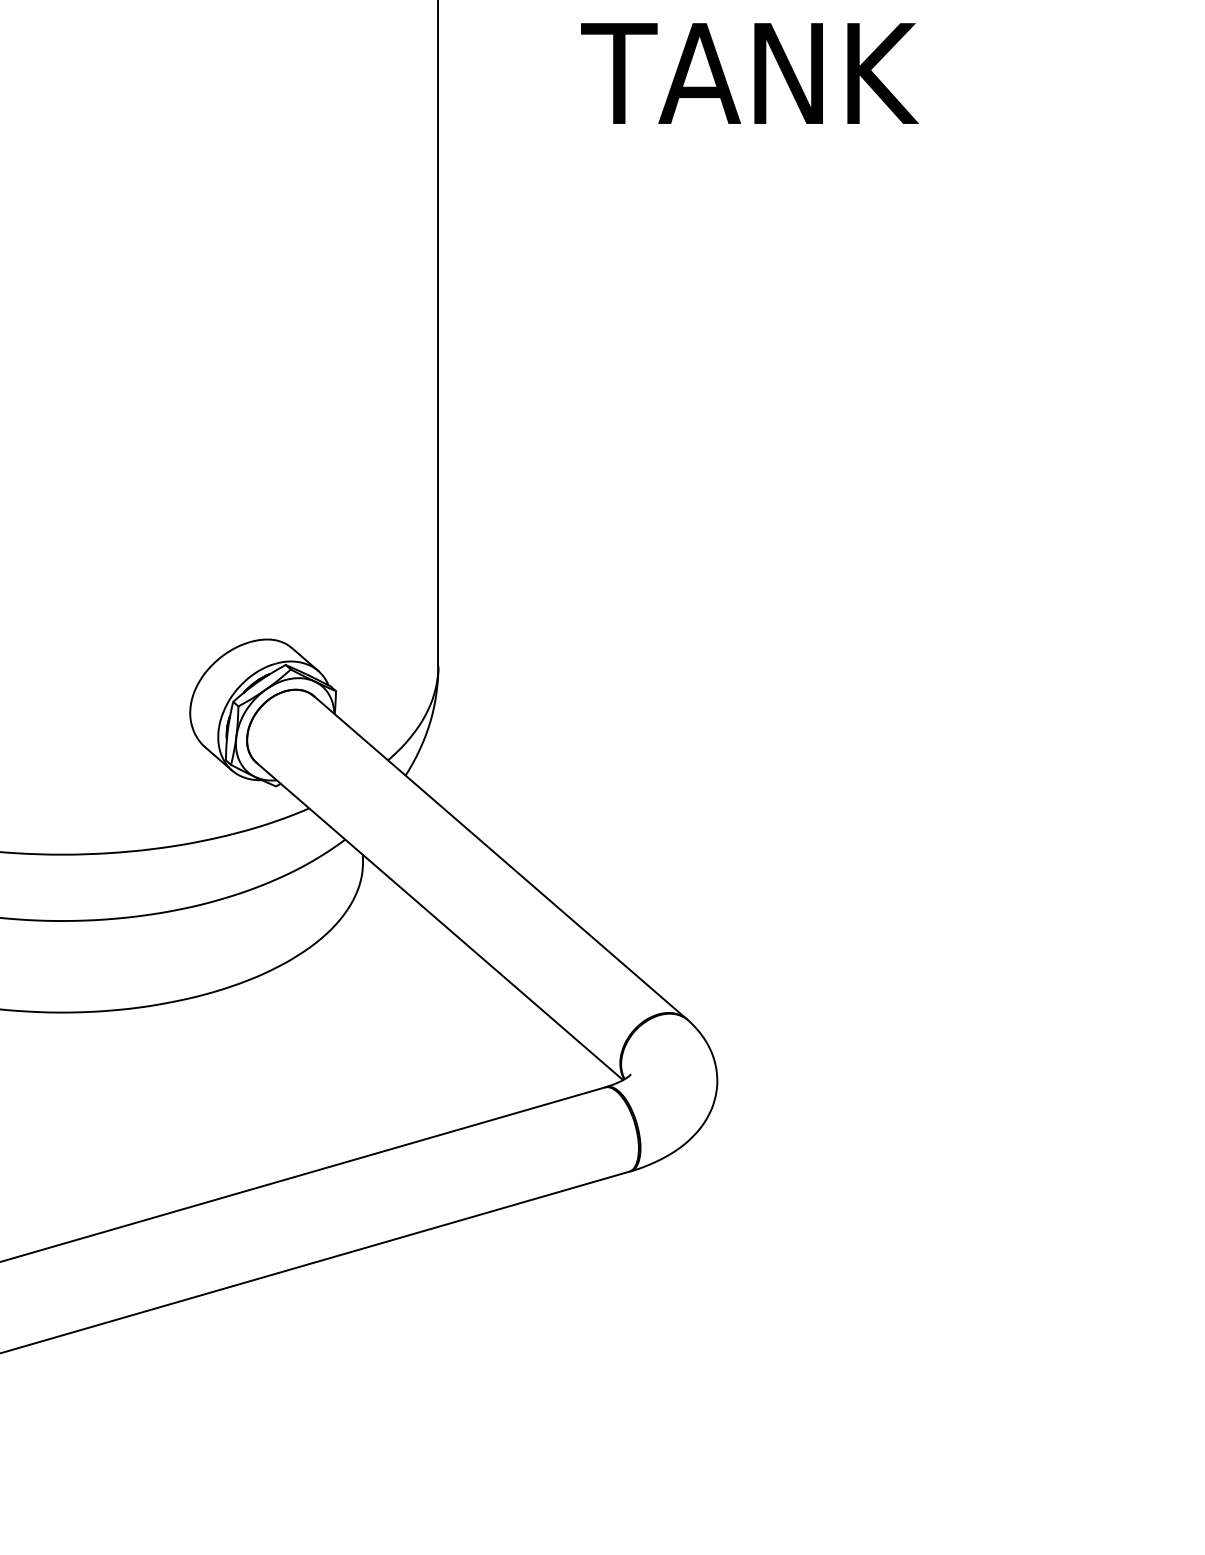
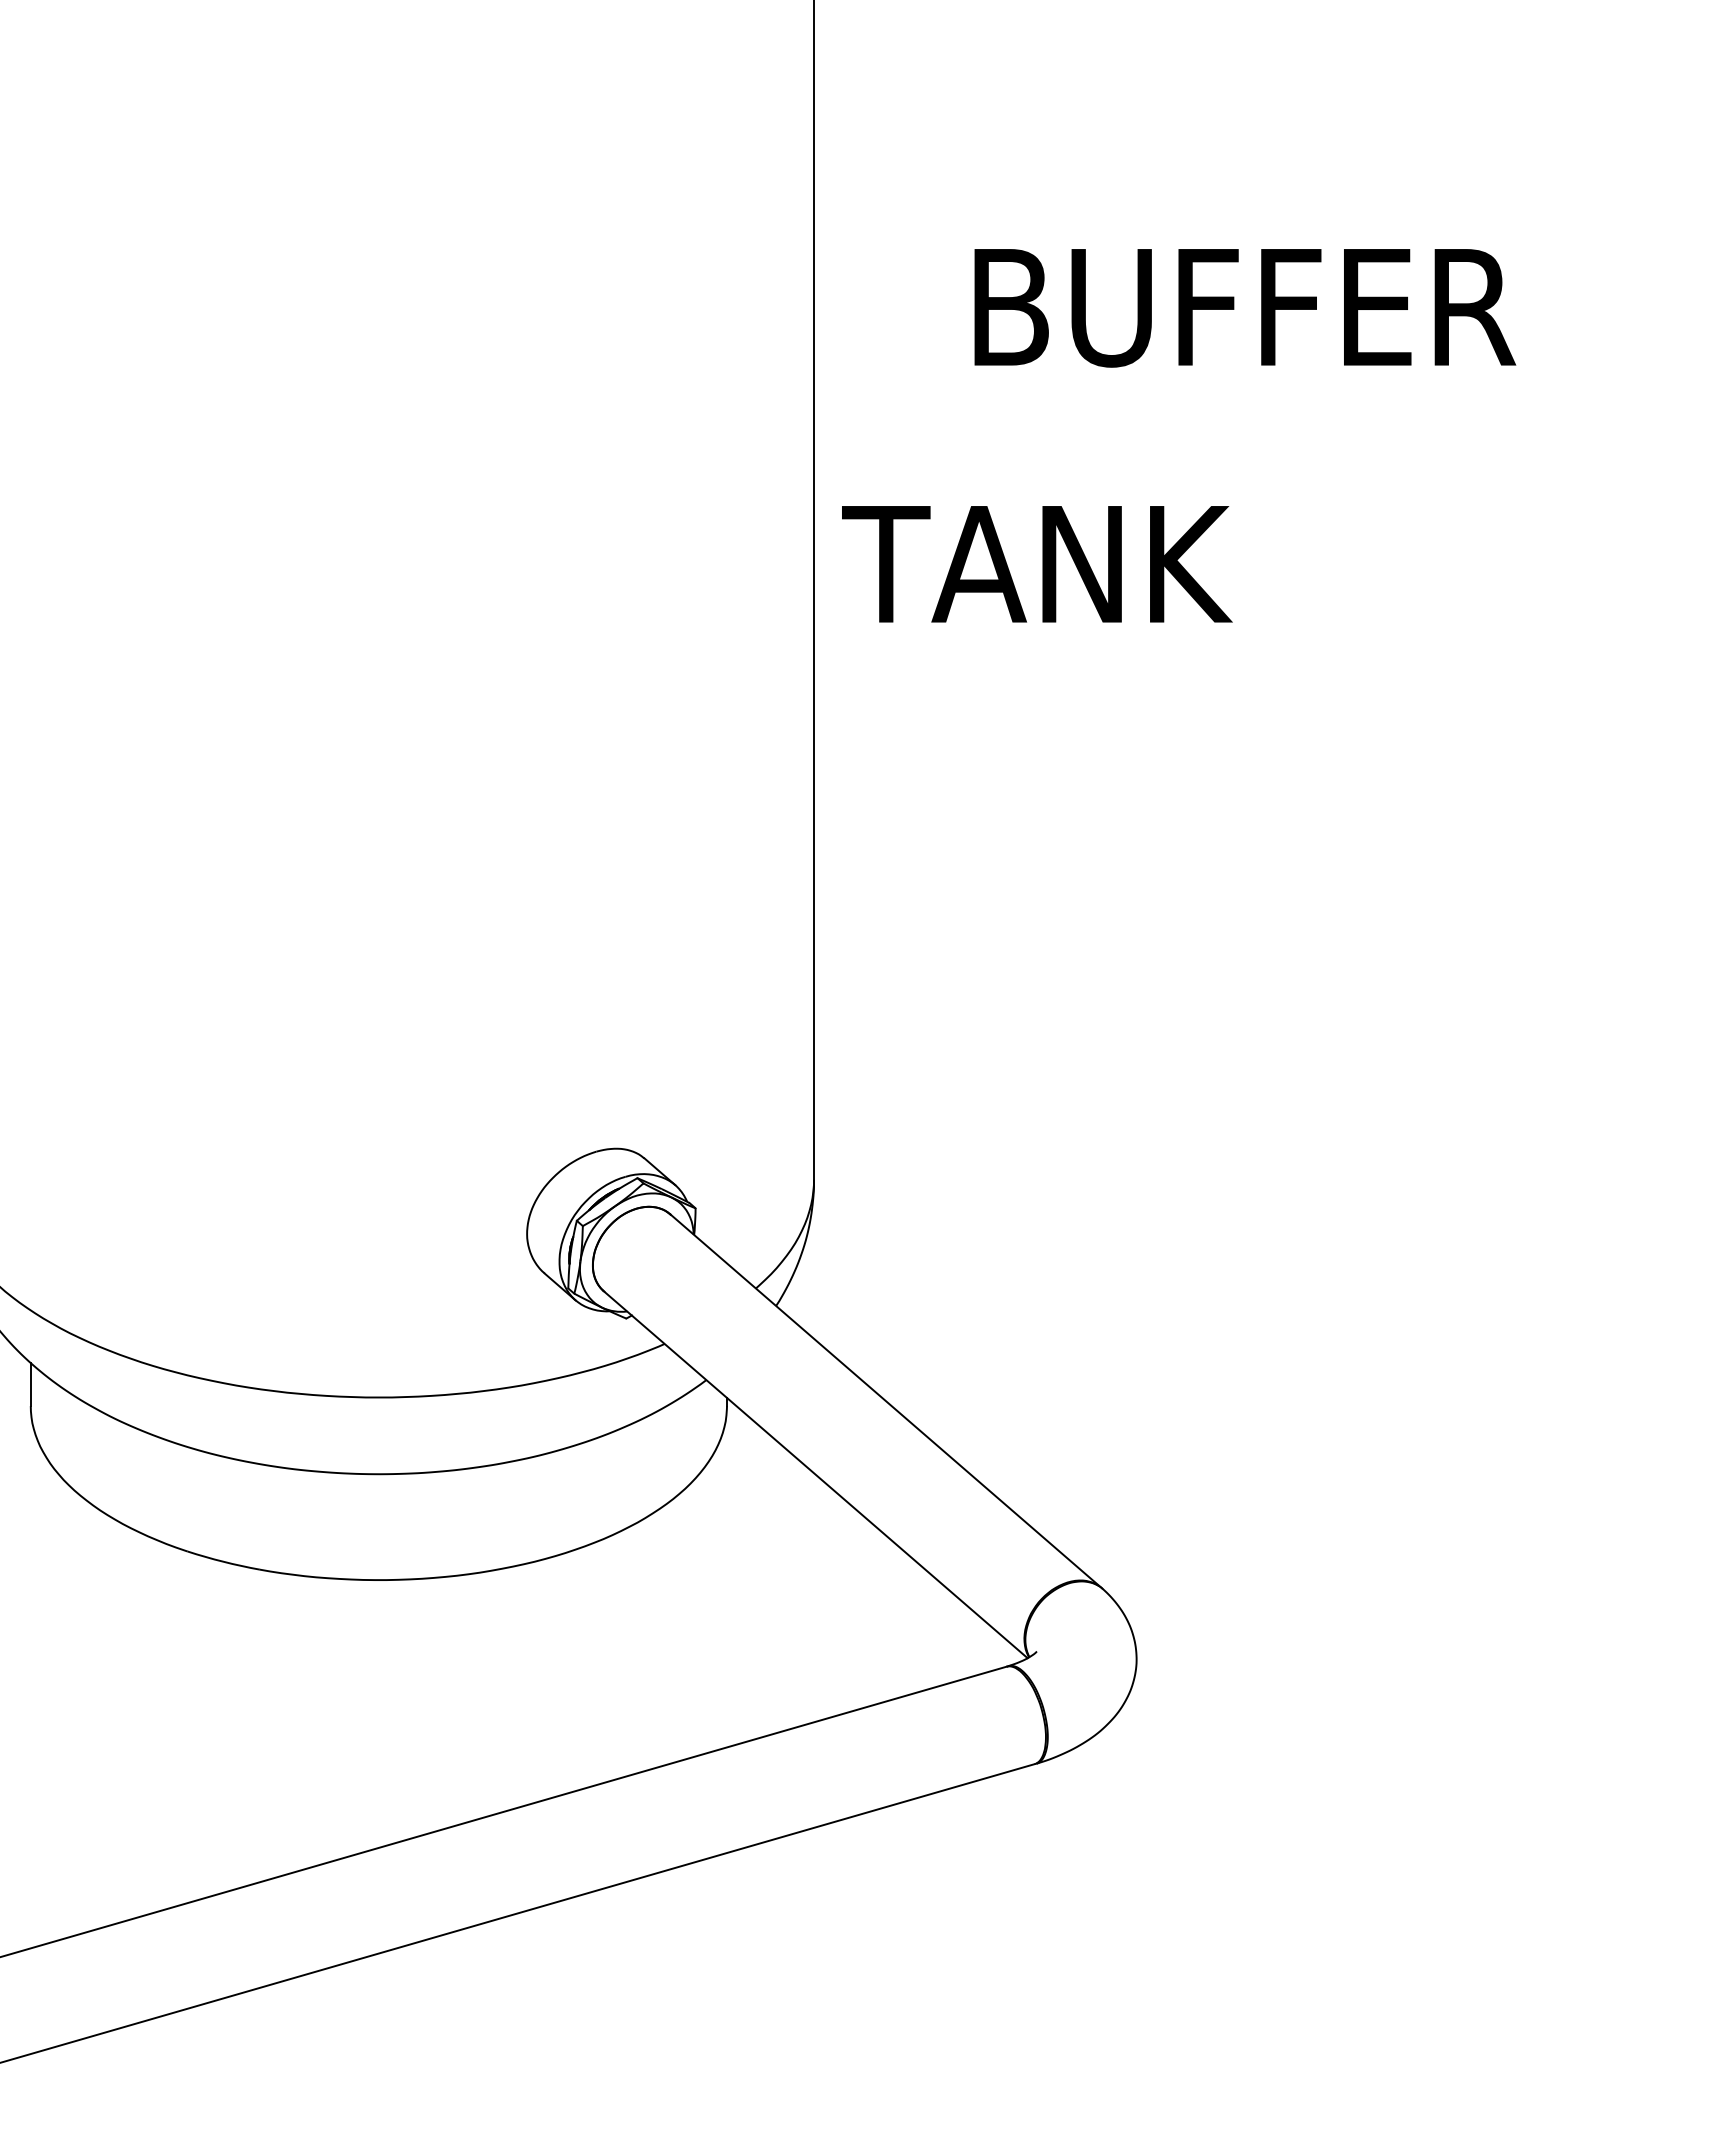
text: (750, 73) -> (1037, 564), moved

